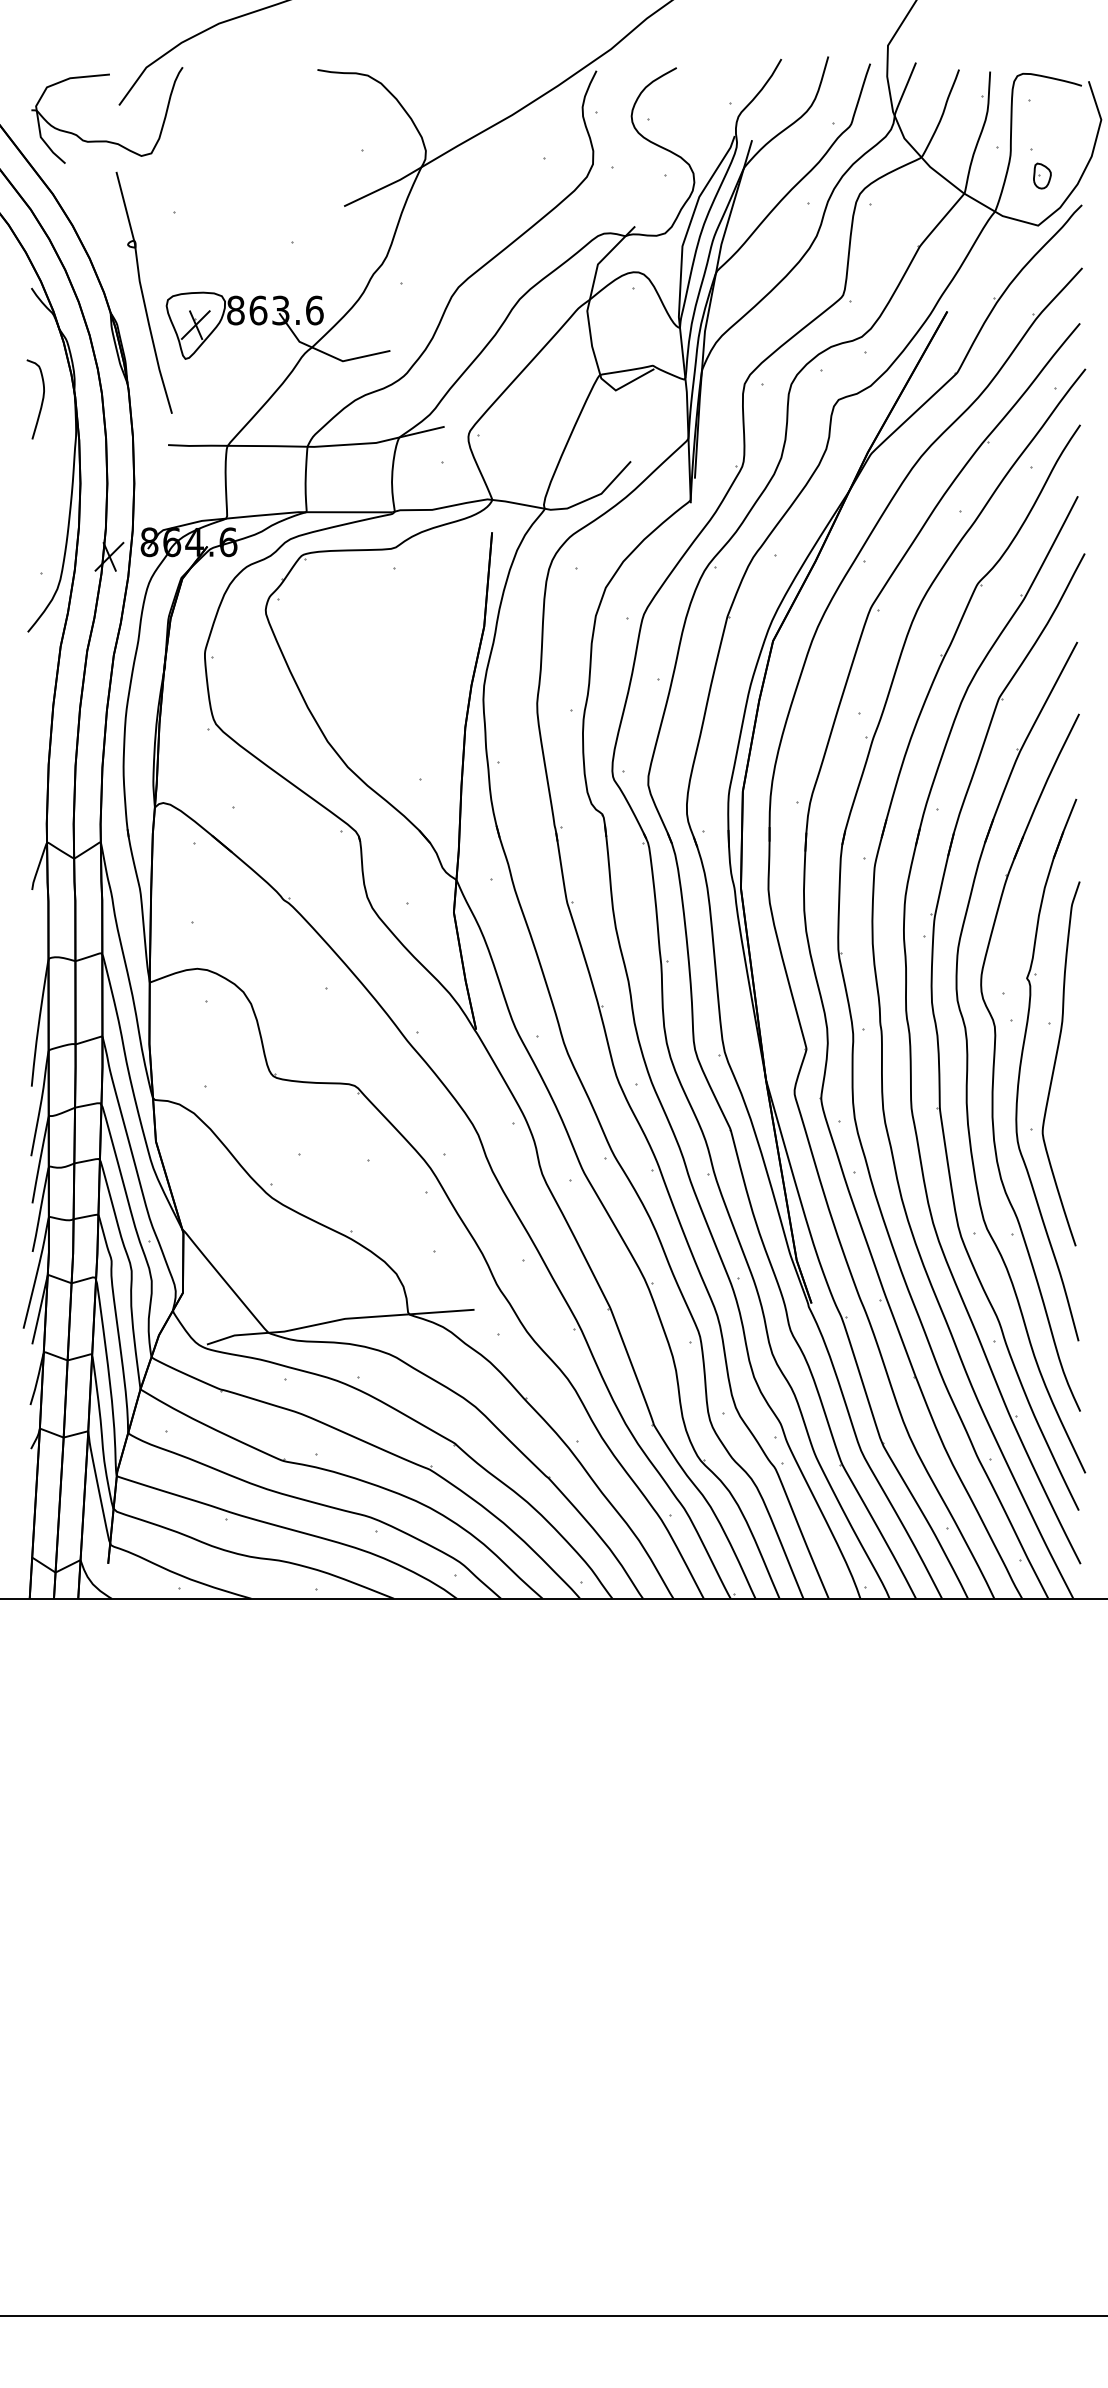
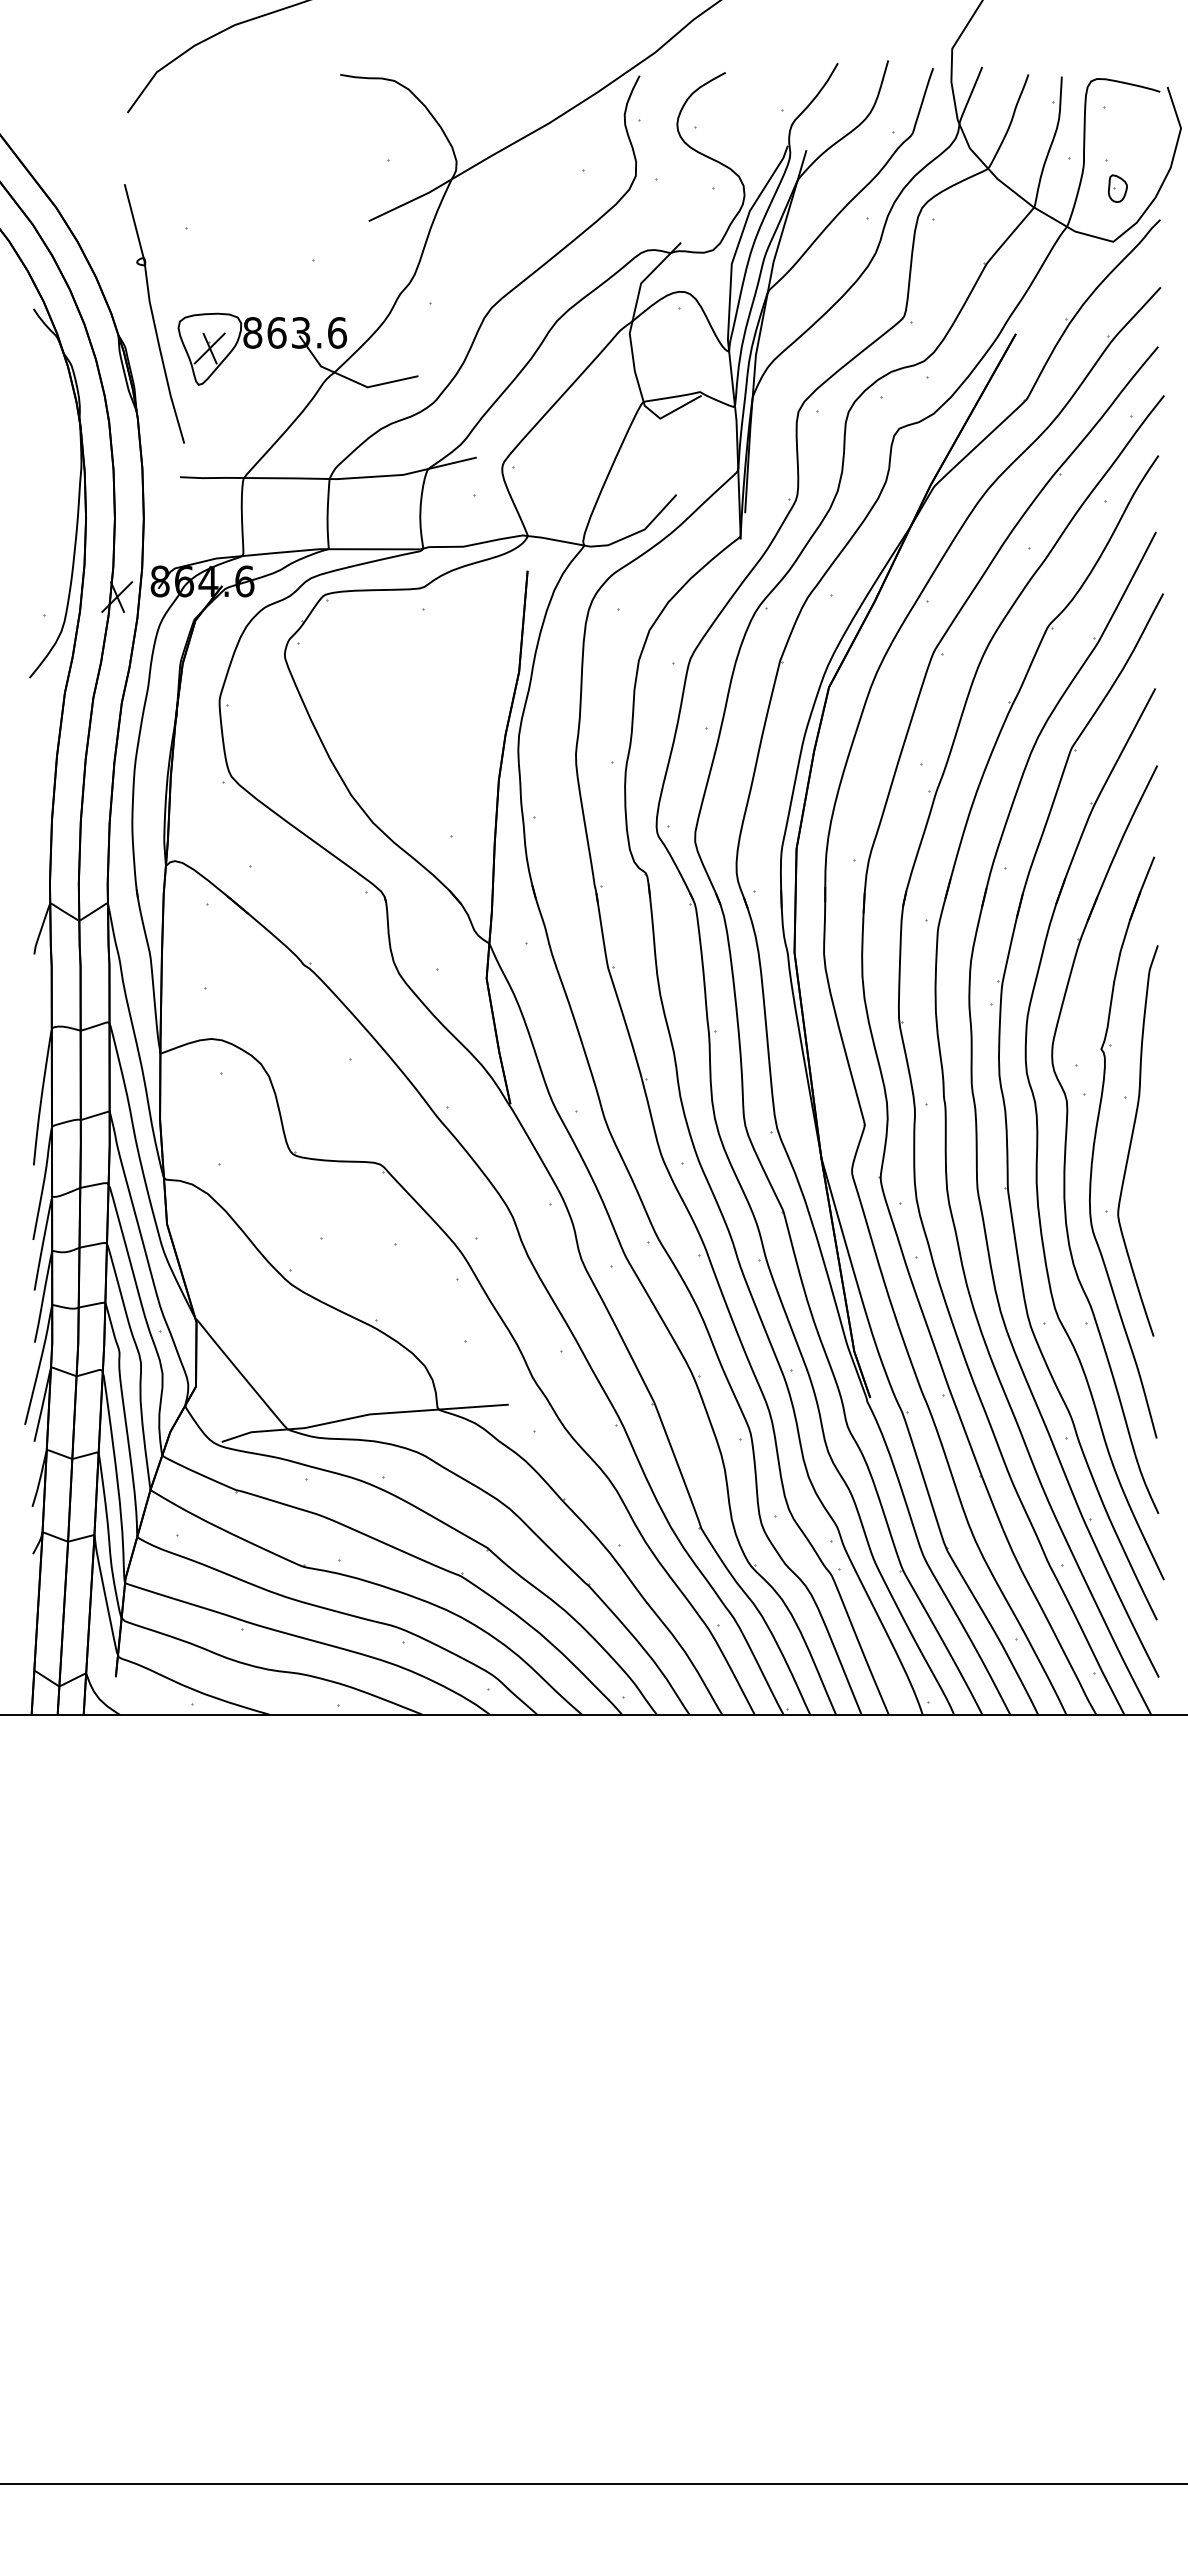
part: (107, 140) -> (115, 150), removed
curve: (41, 400) -> (44, 429), removed

